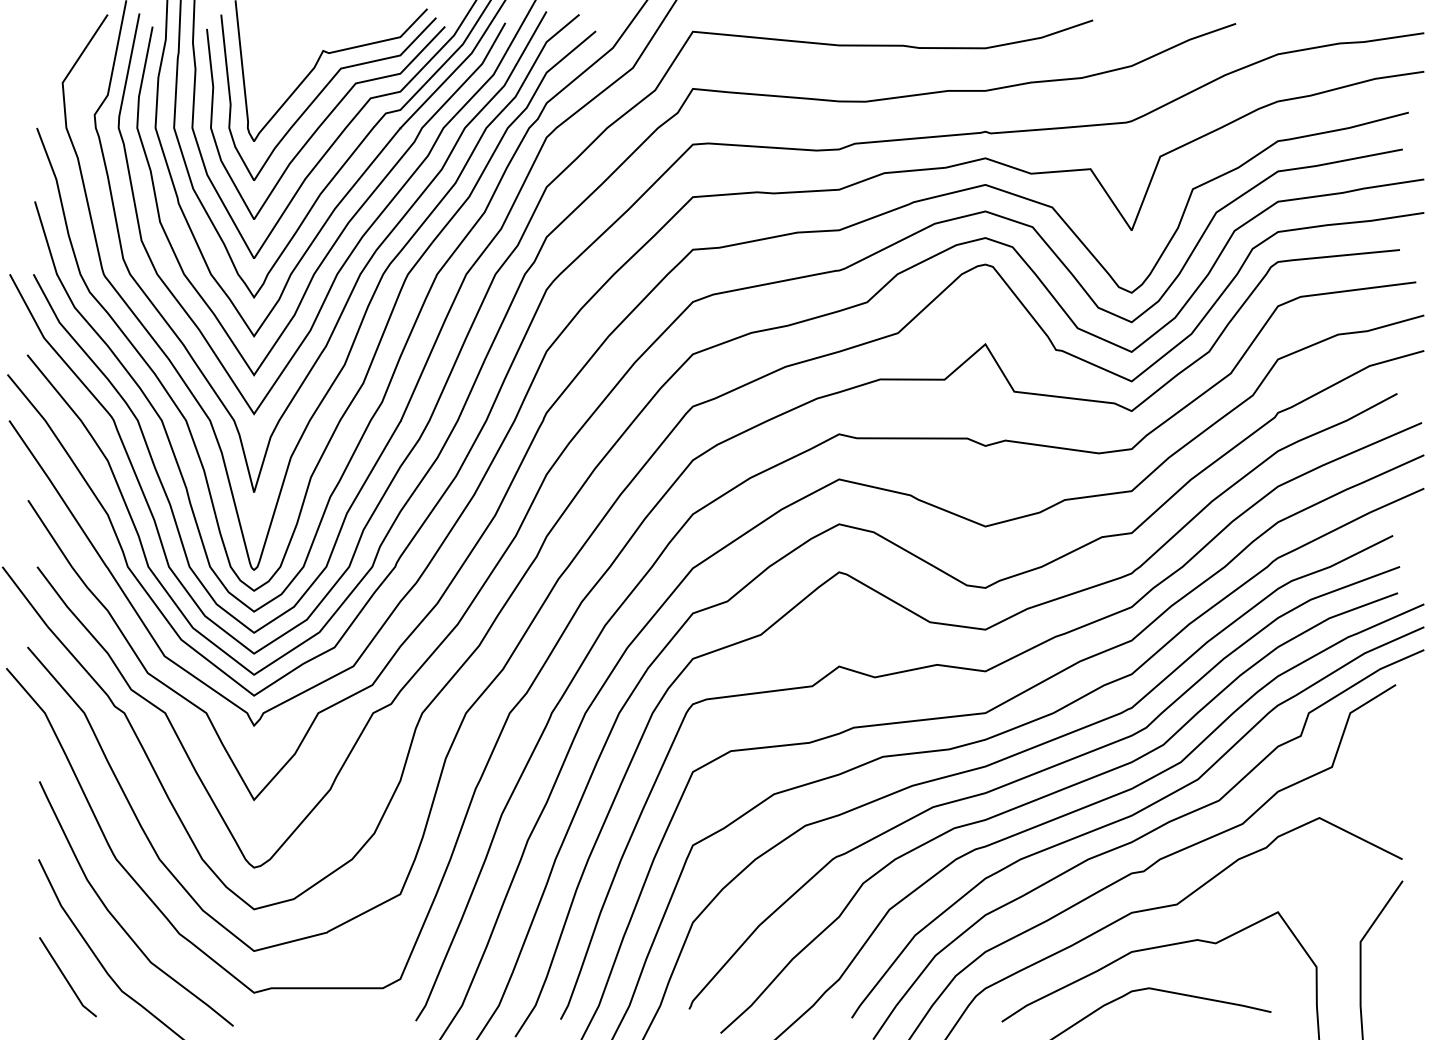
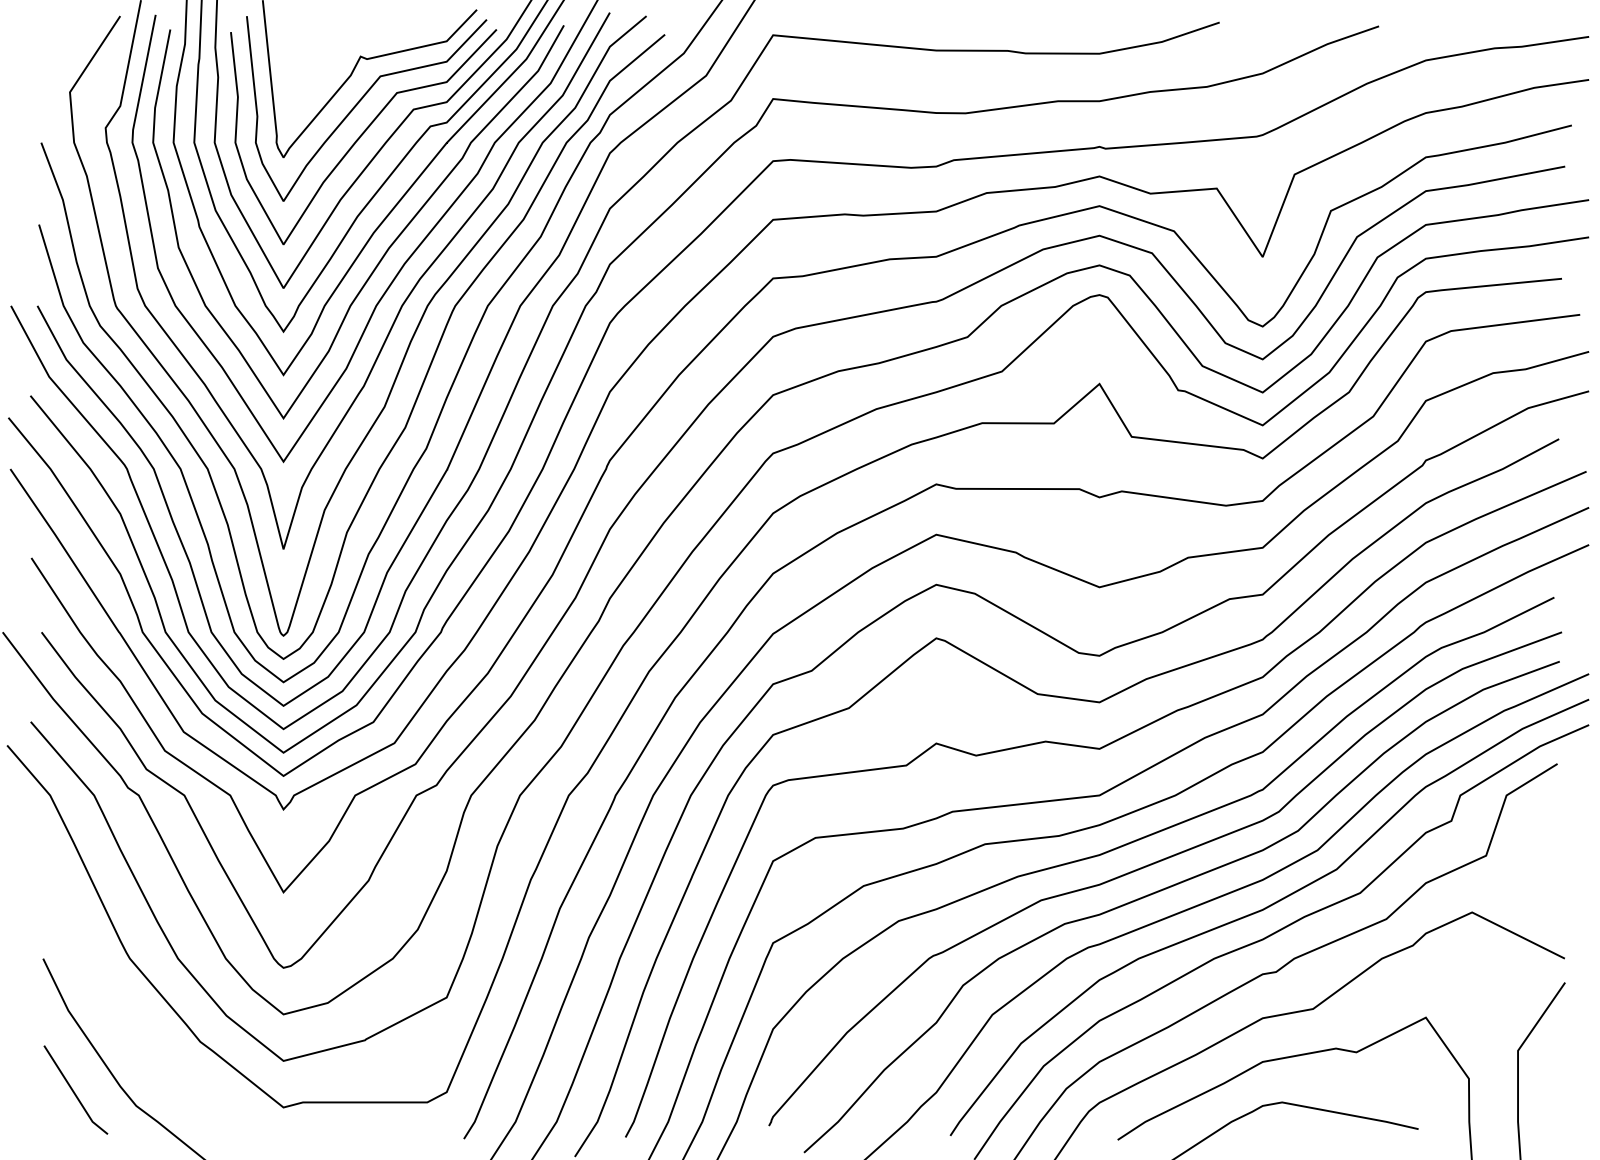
curve: (116, 918) -> (129, 1024), removed

